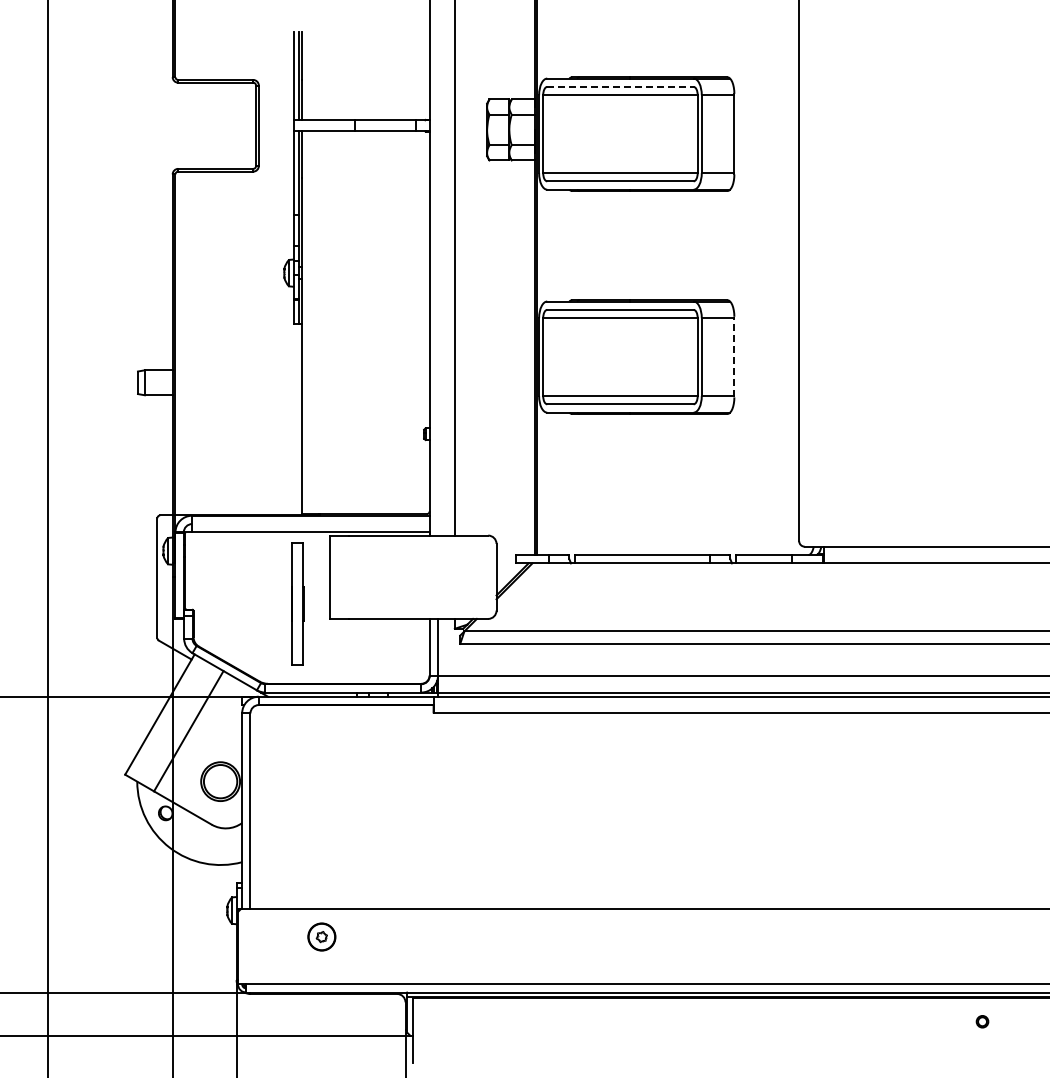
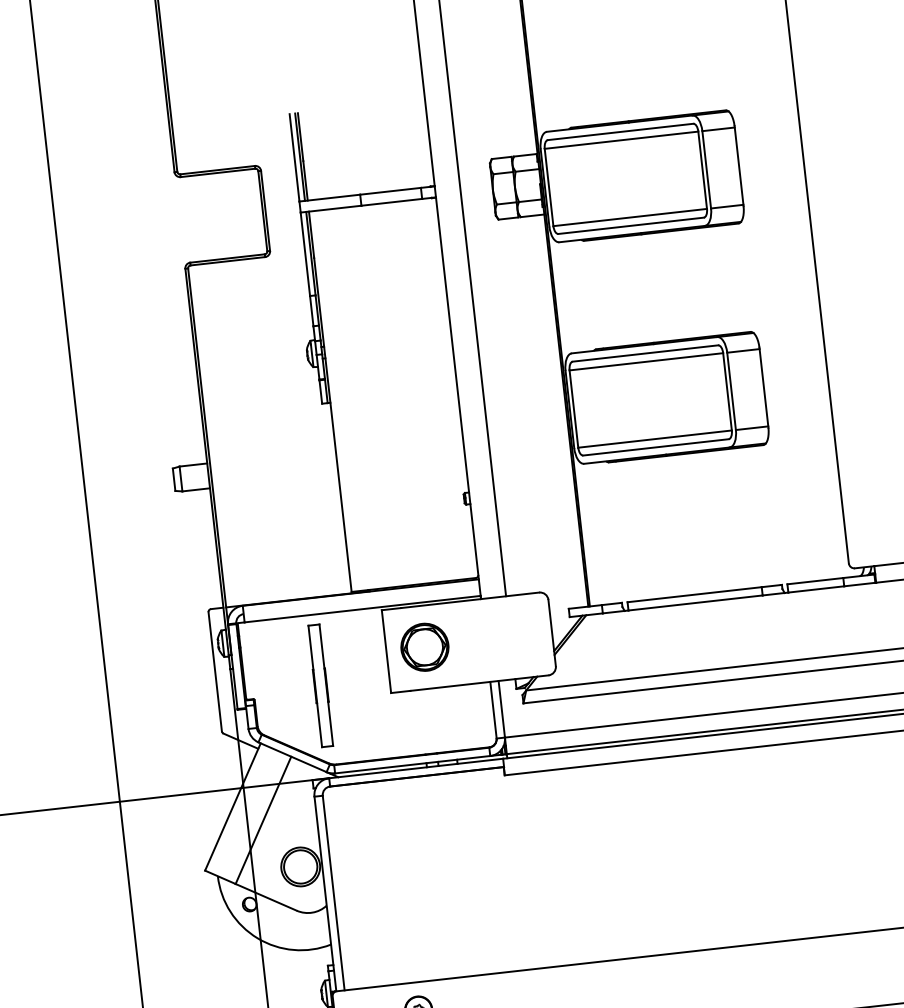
line: (620, 86) -> (620, 131), dashed -> solid
line: (734, 356) -> (763, 387), dashed -> solid
part: (368, 576) -> (424, 646), added
part: (297, 603) -> (320, 685), moved

